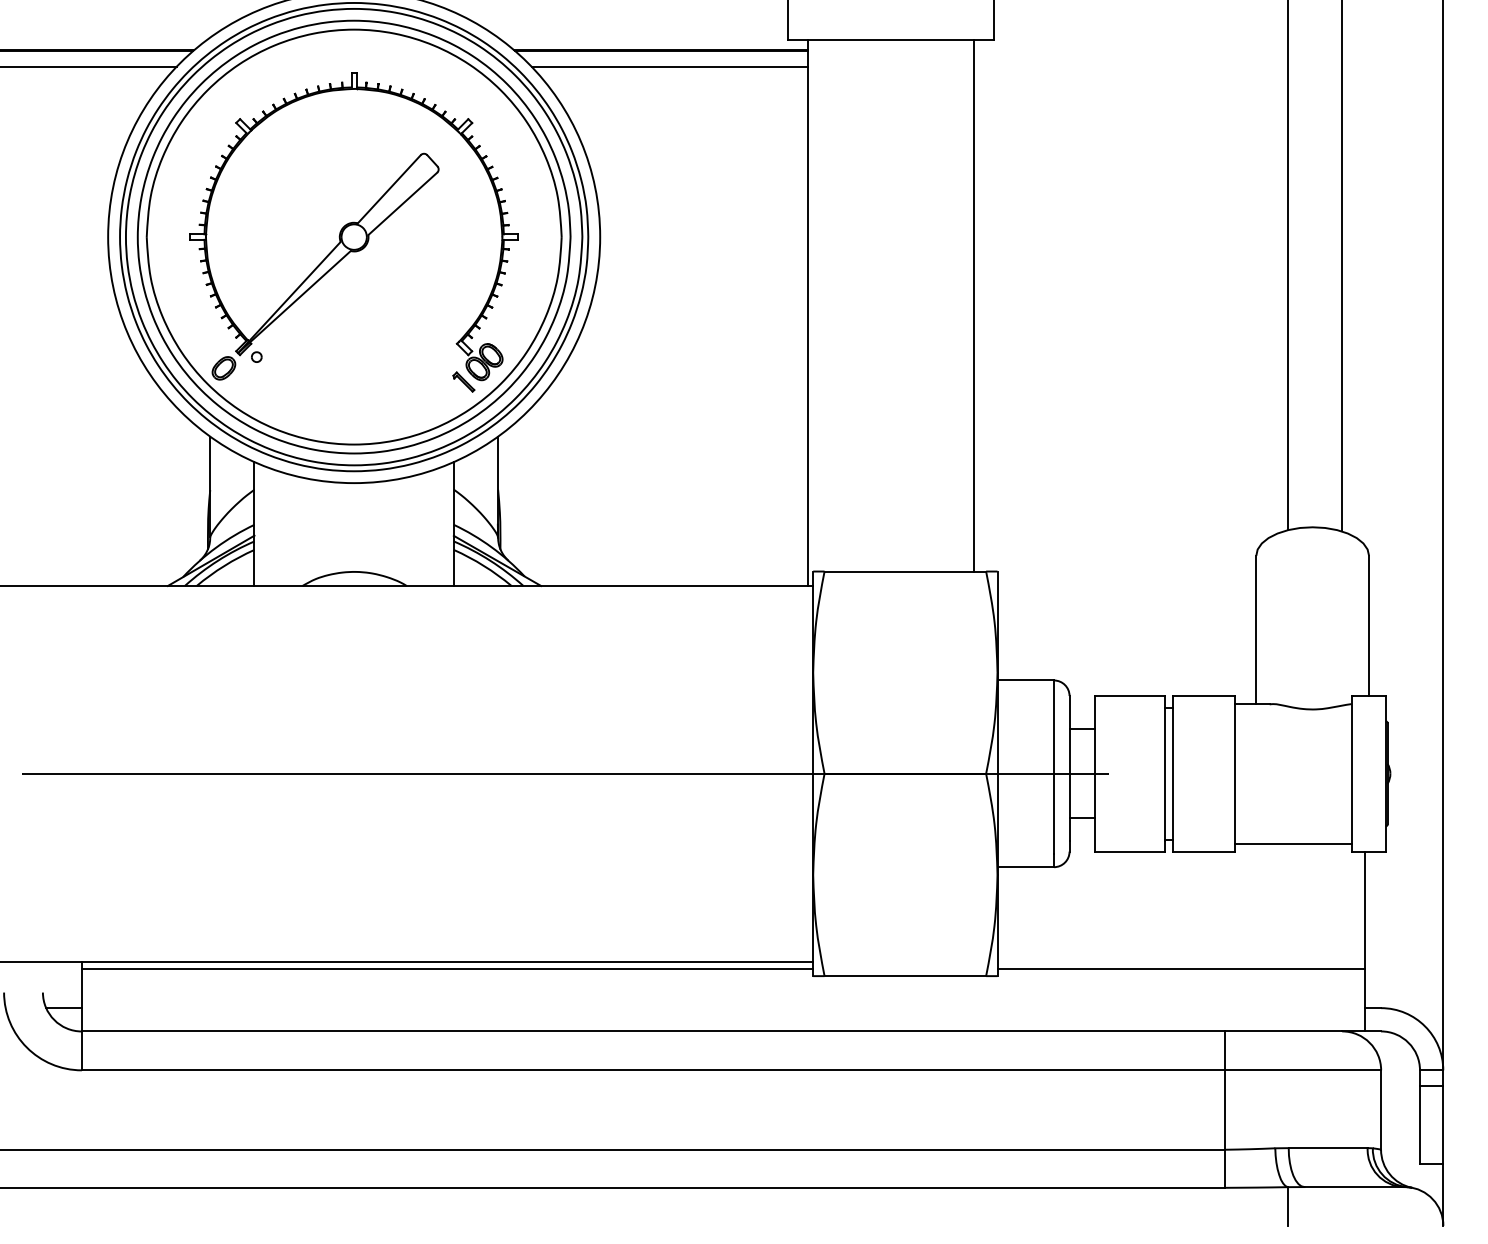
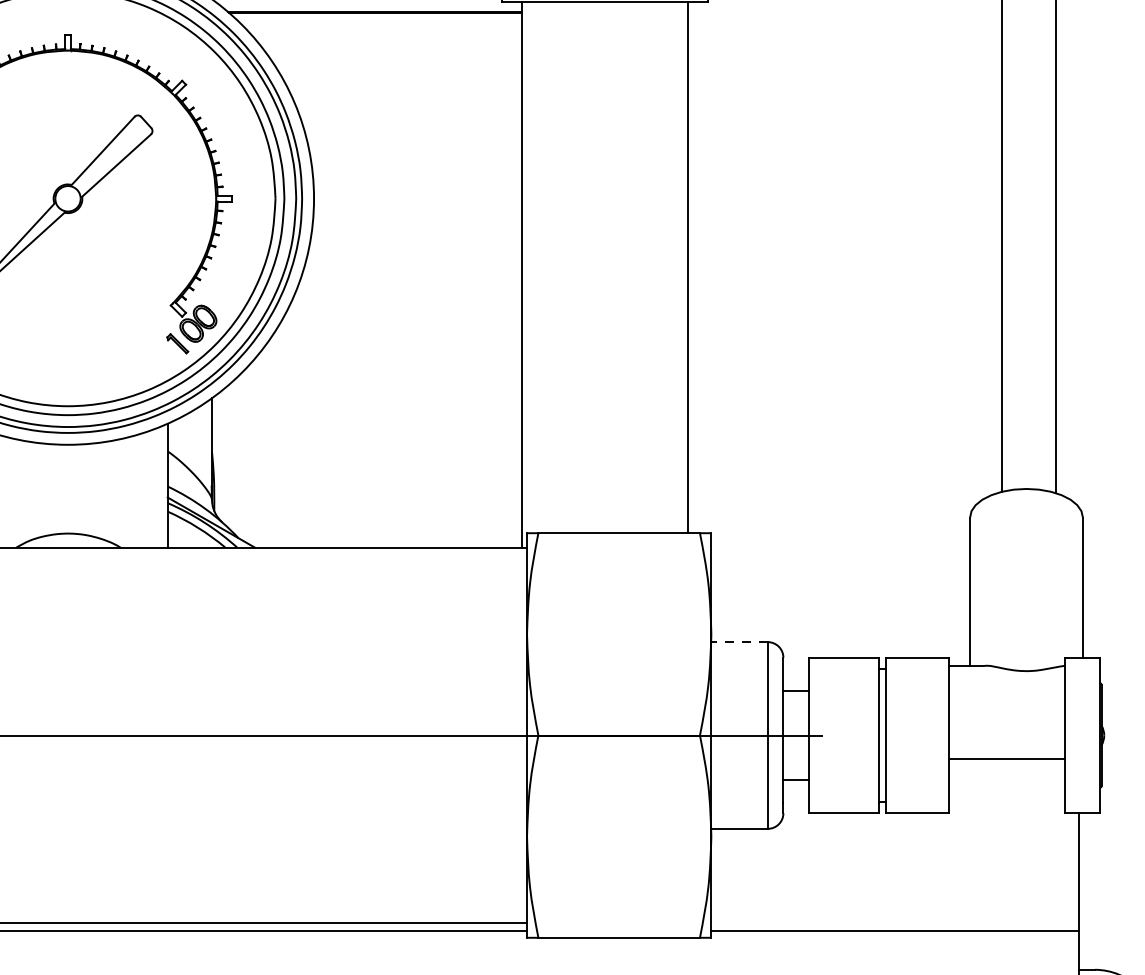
line: (669, 66) -> (383, 28), removed
line: (1025, 680) -> (739, 642), solid -> dashed
line: (1292, 843) -> (1006, 758), moved

